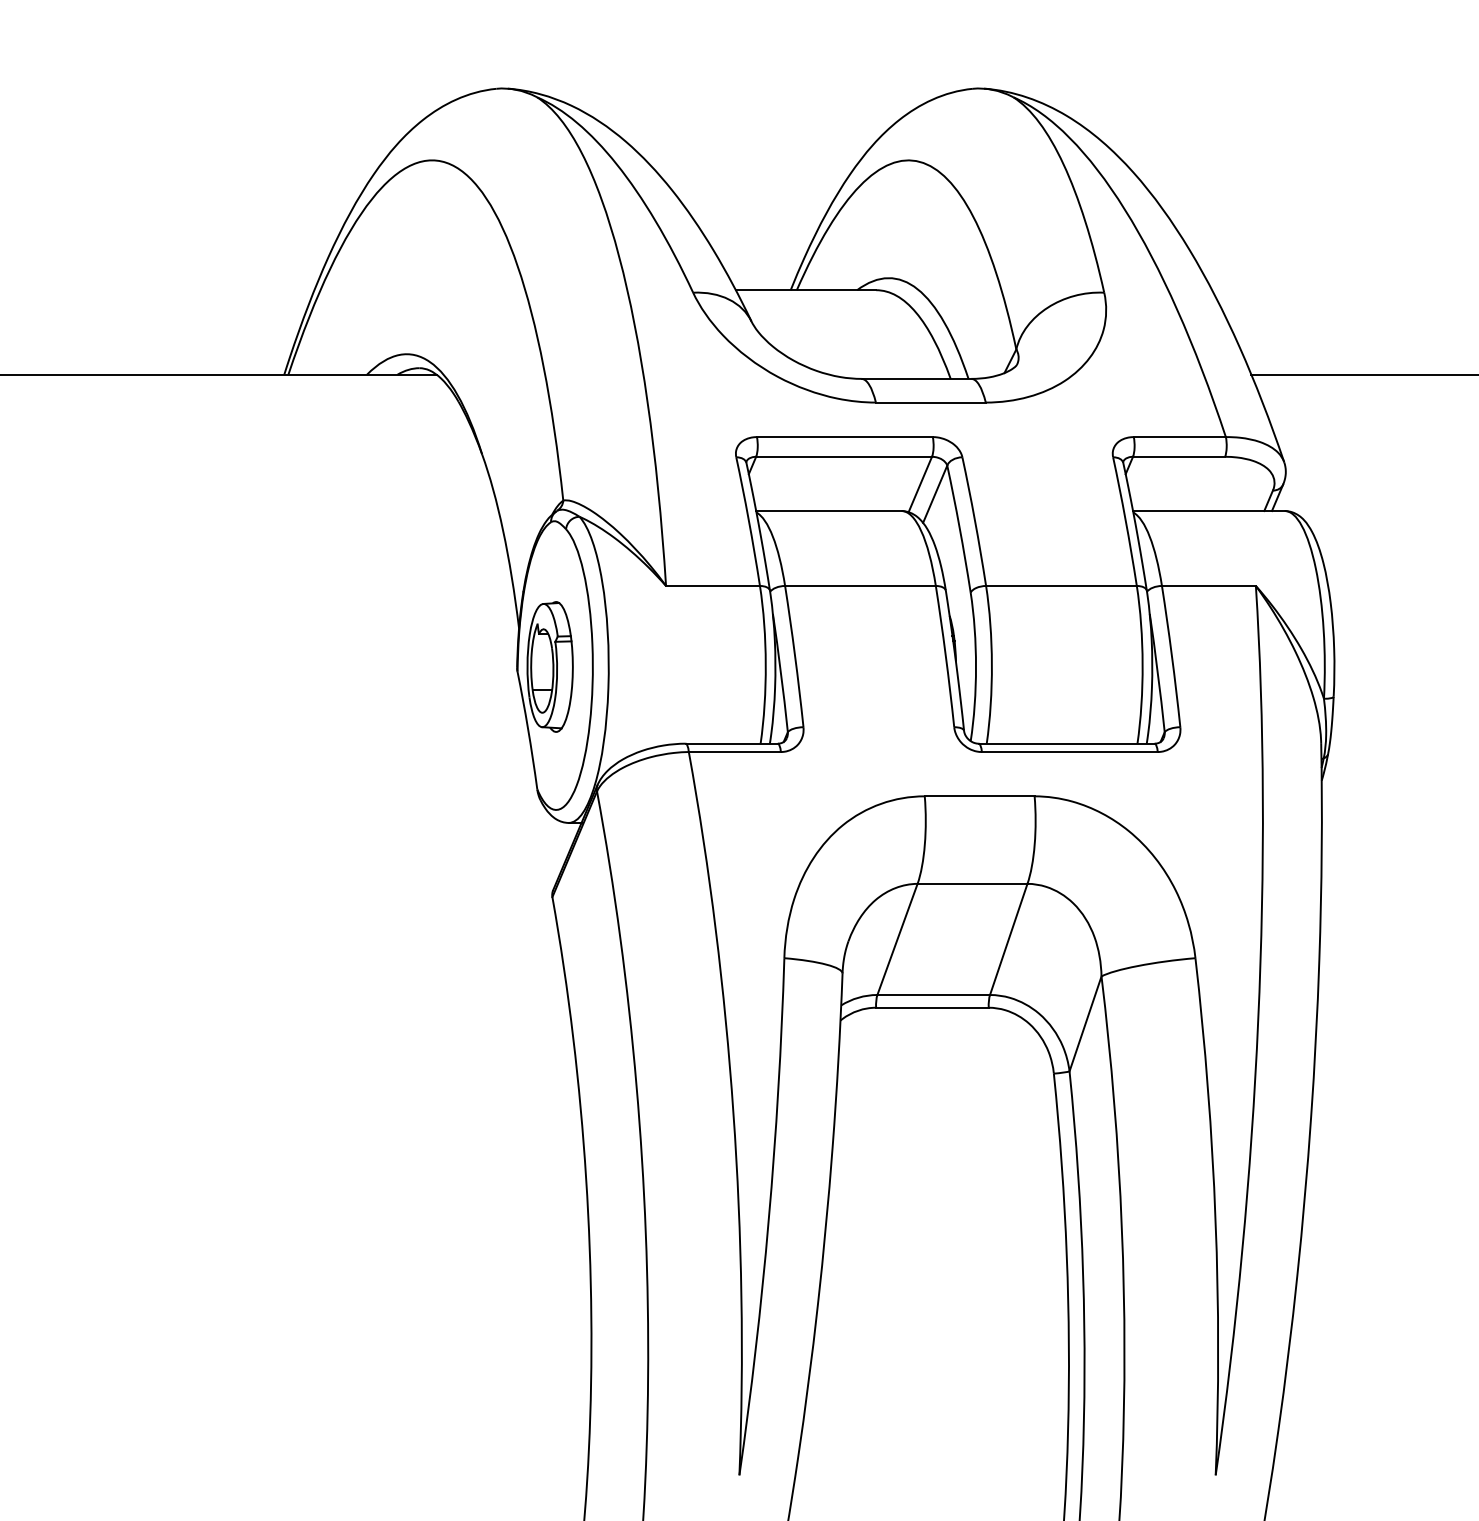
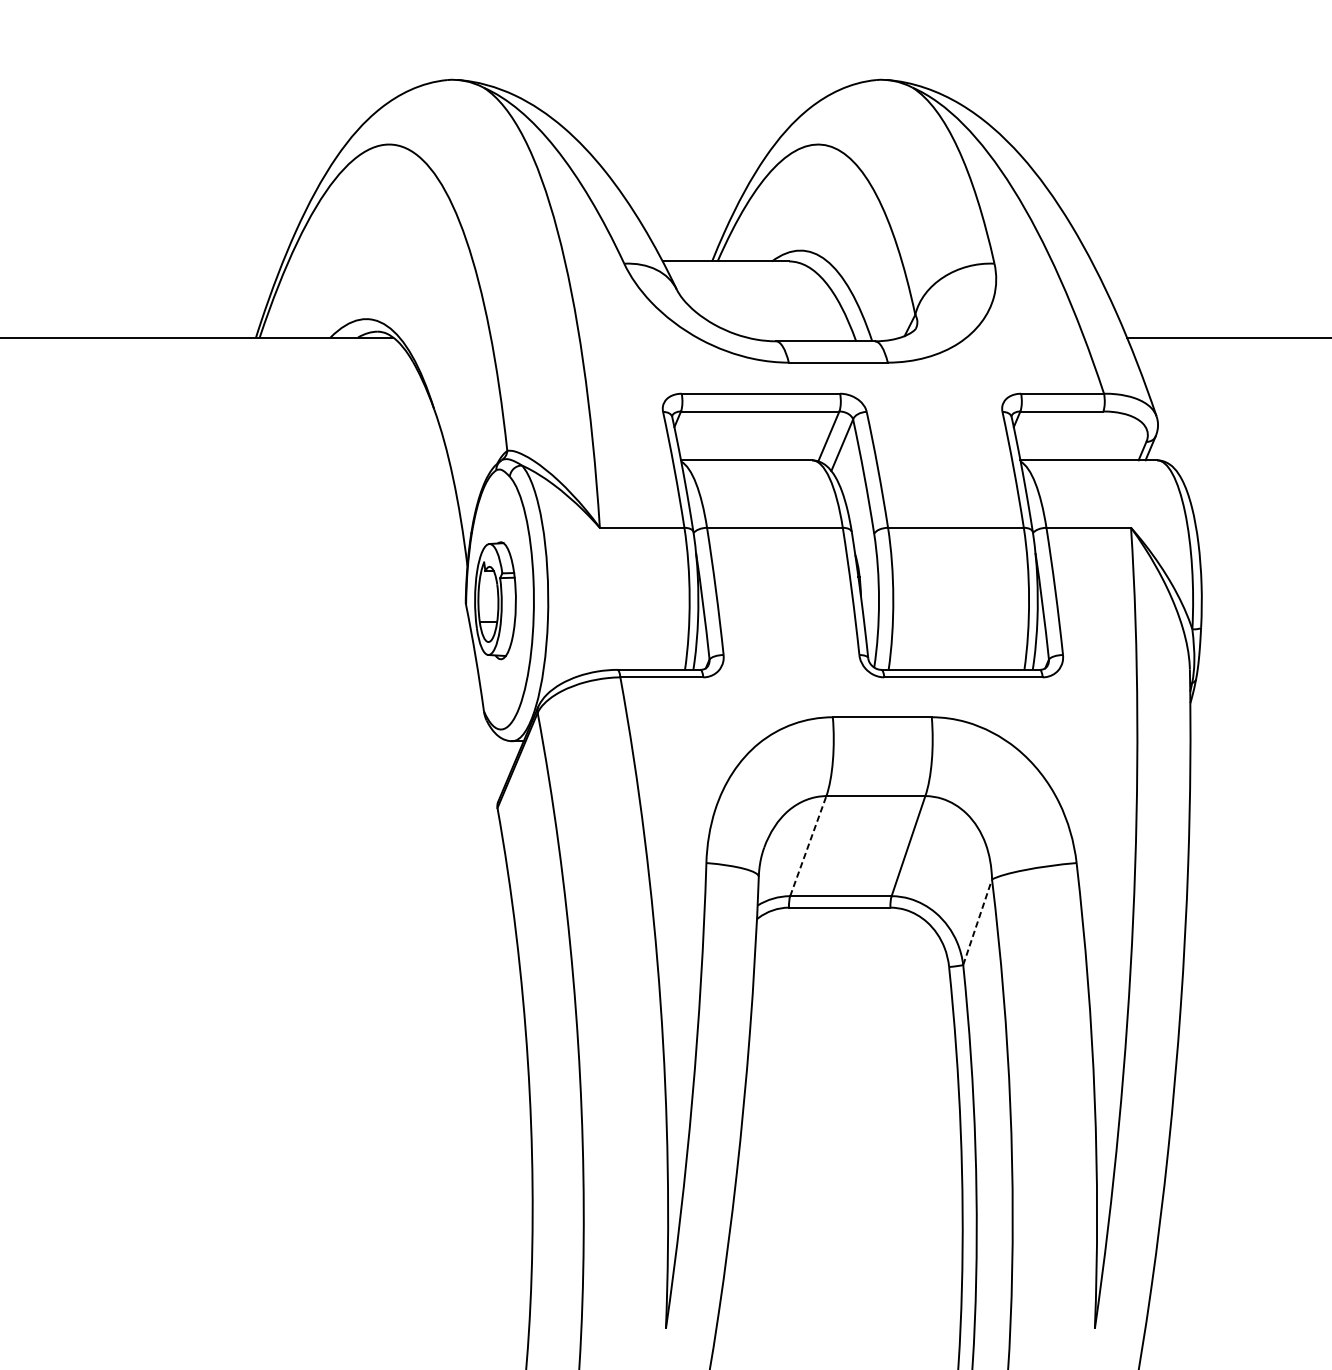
line: (897, 938) -> (808, 845), solid -> dashed
line: (1085, 1023) -> (977, 921), solid -> dashed

